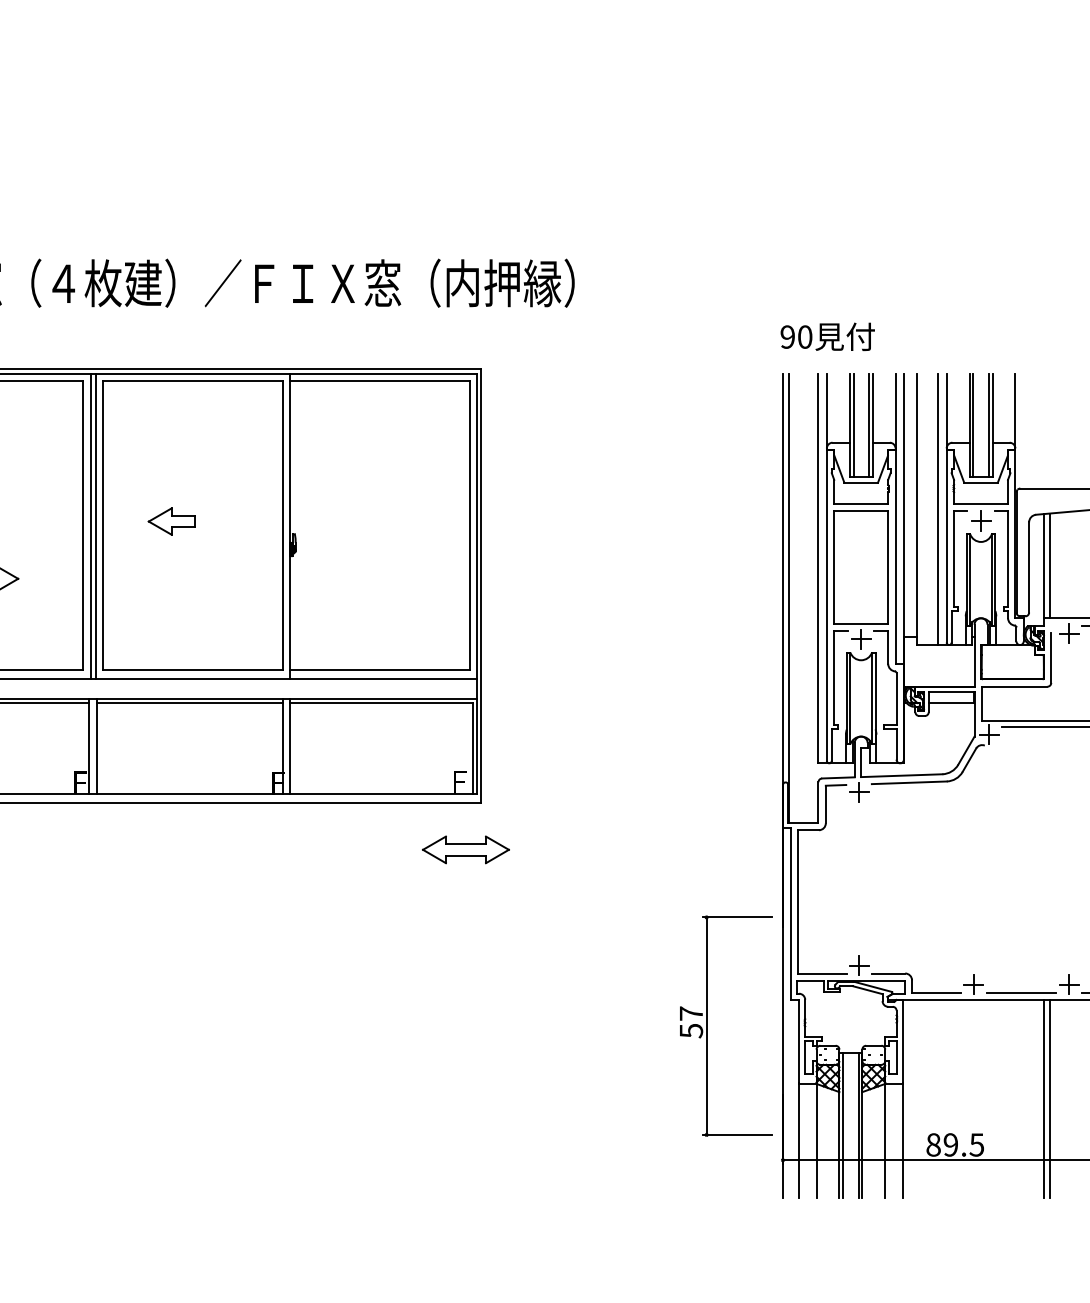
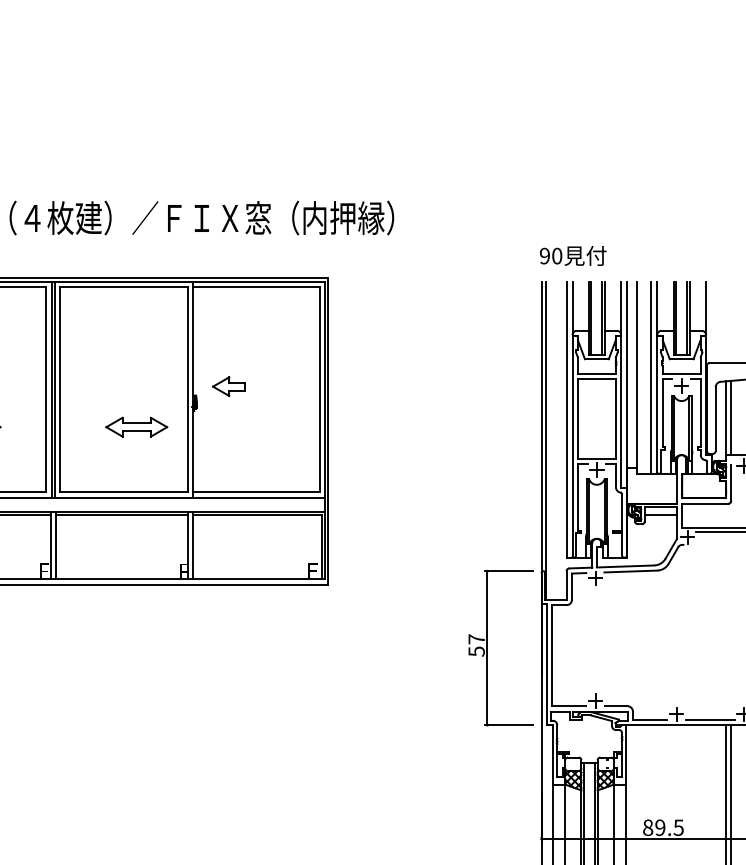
part: (171, 521) -> (229, 386), moved
part: (465, 849) -> (136, 426), moved
part: (707, 1025) -> (488, 647), moved

